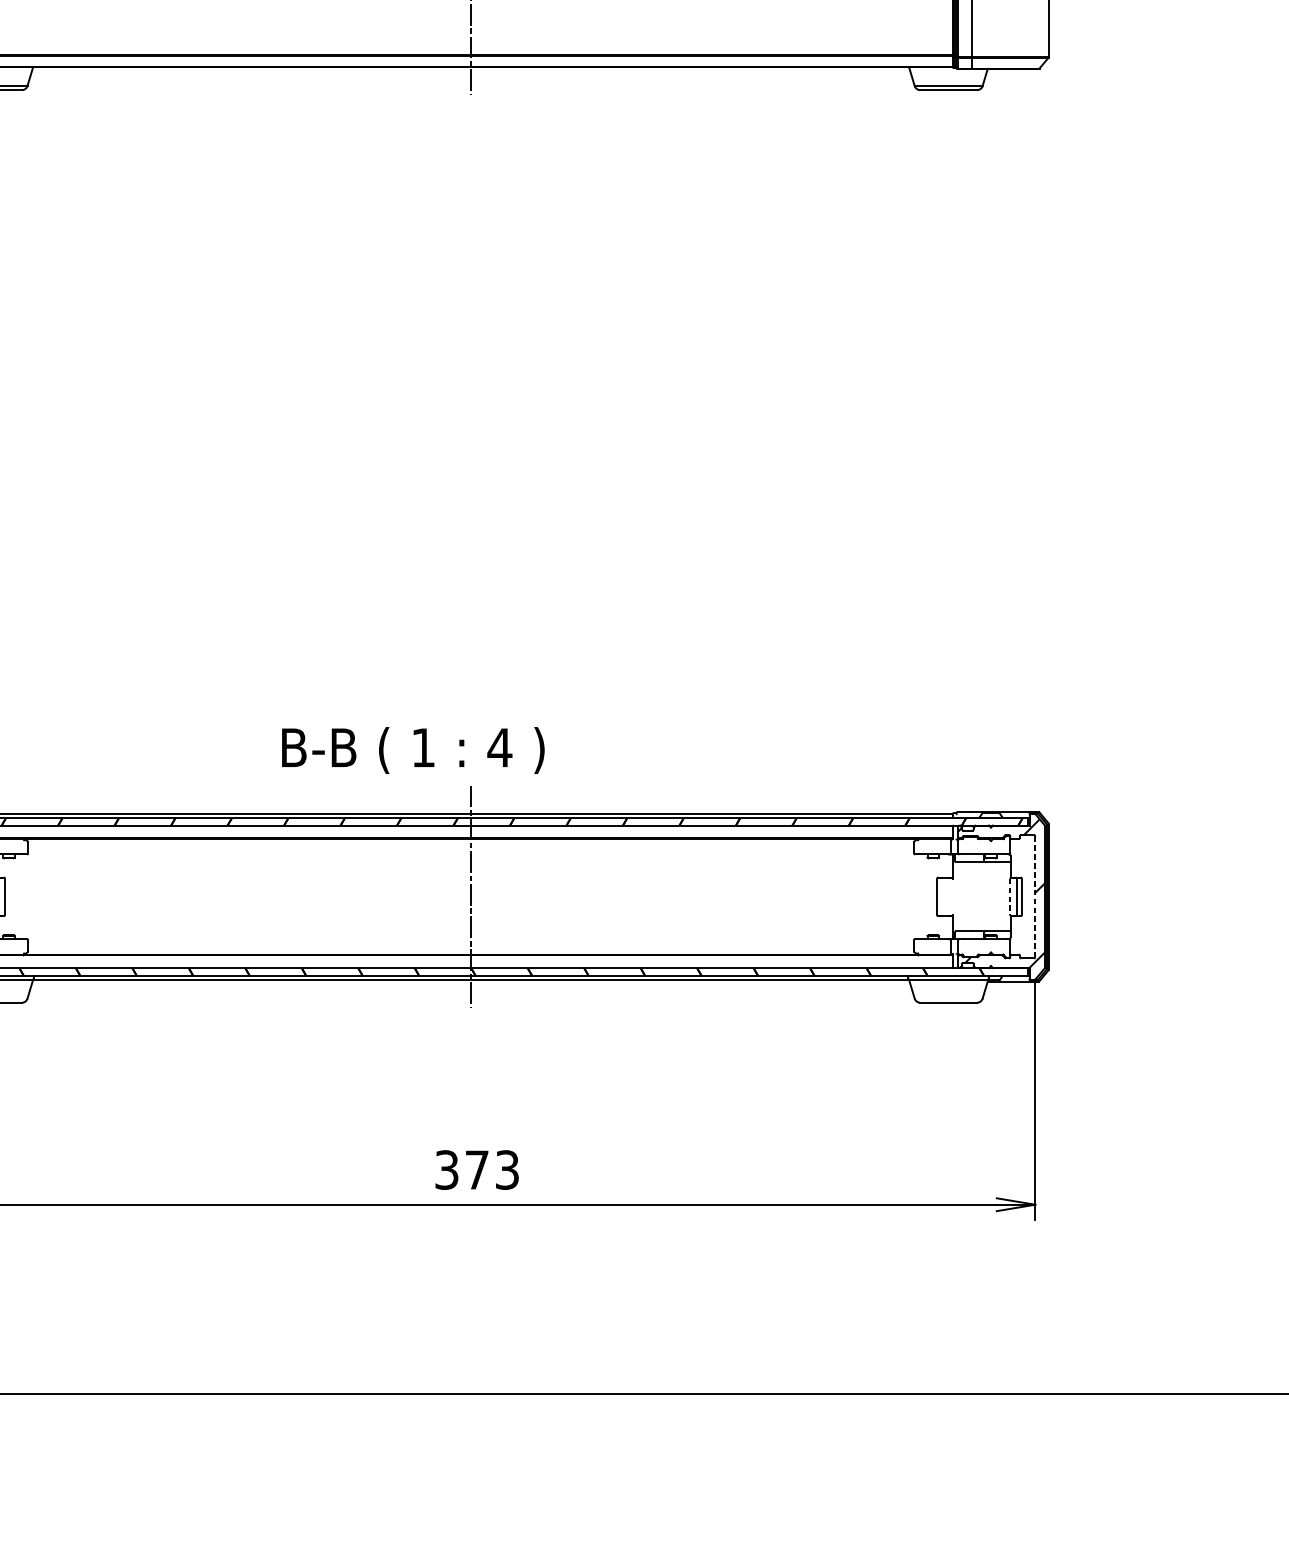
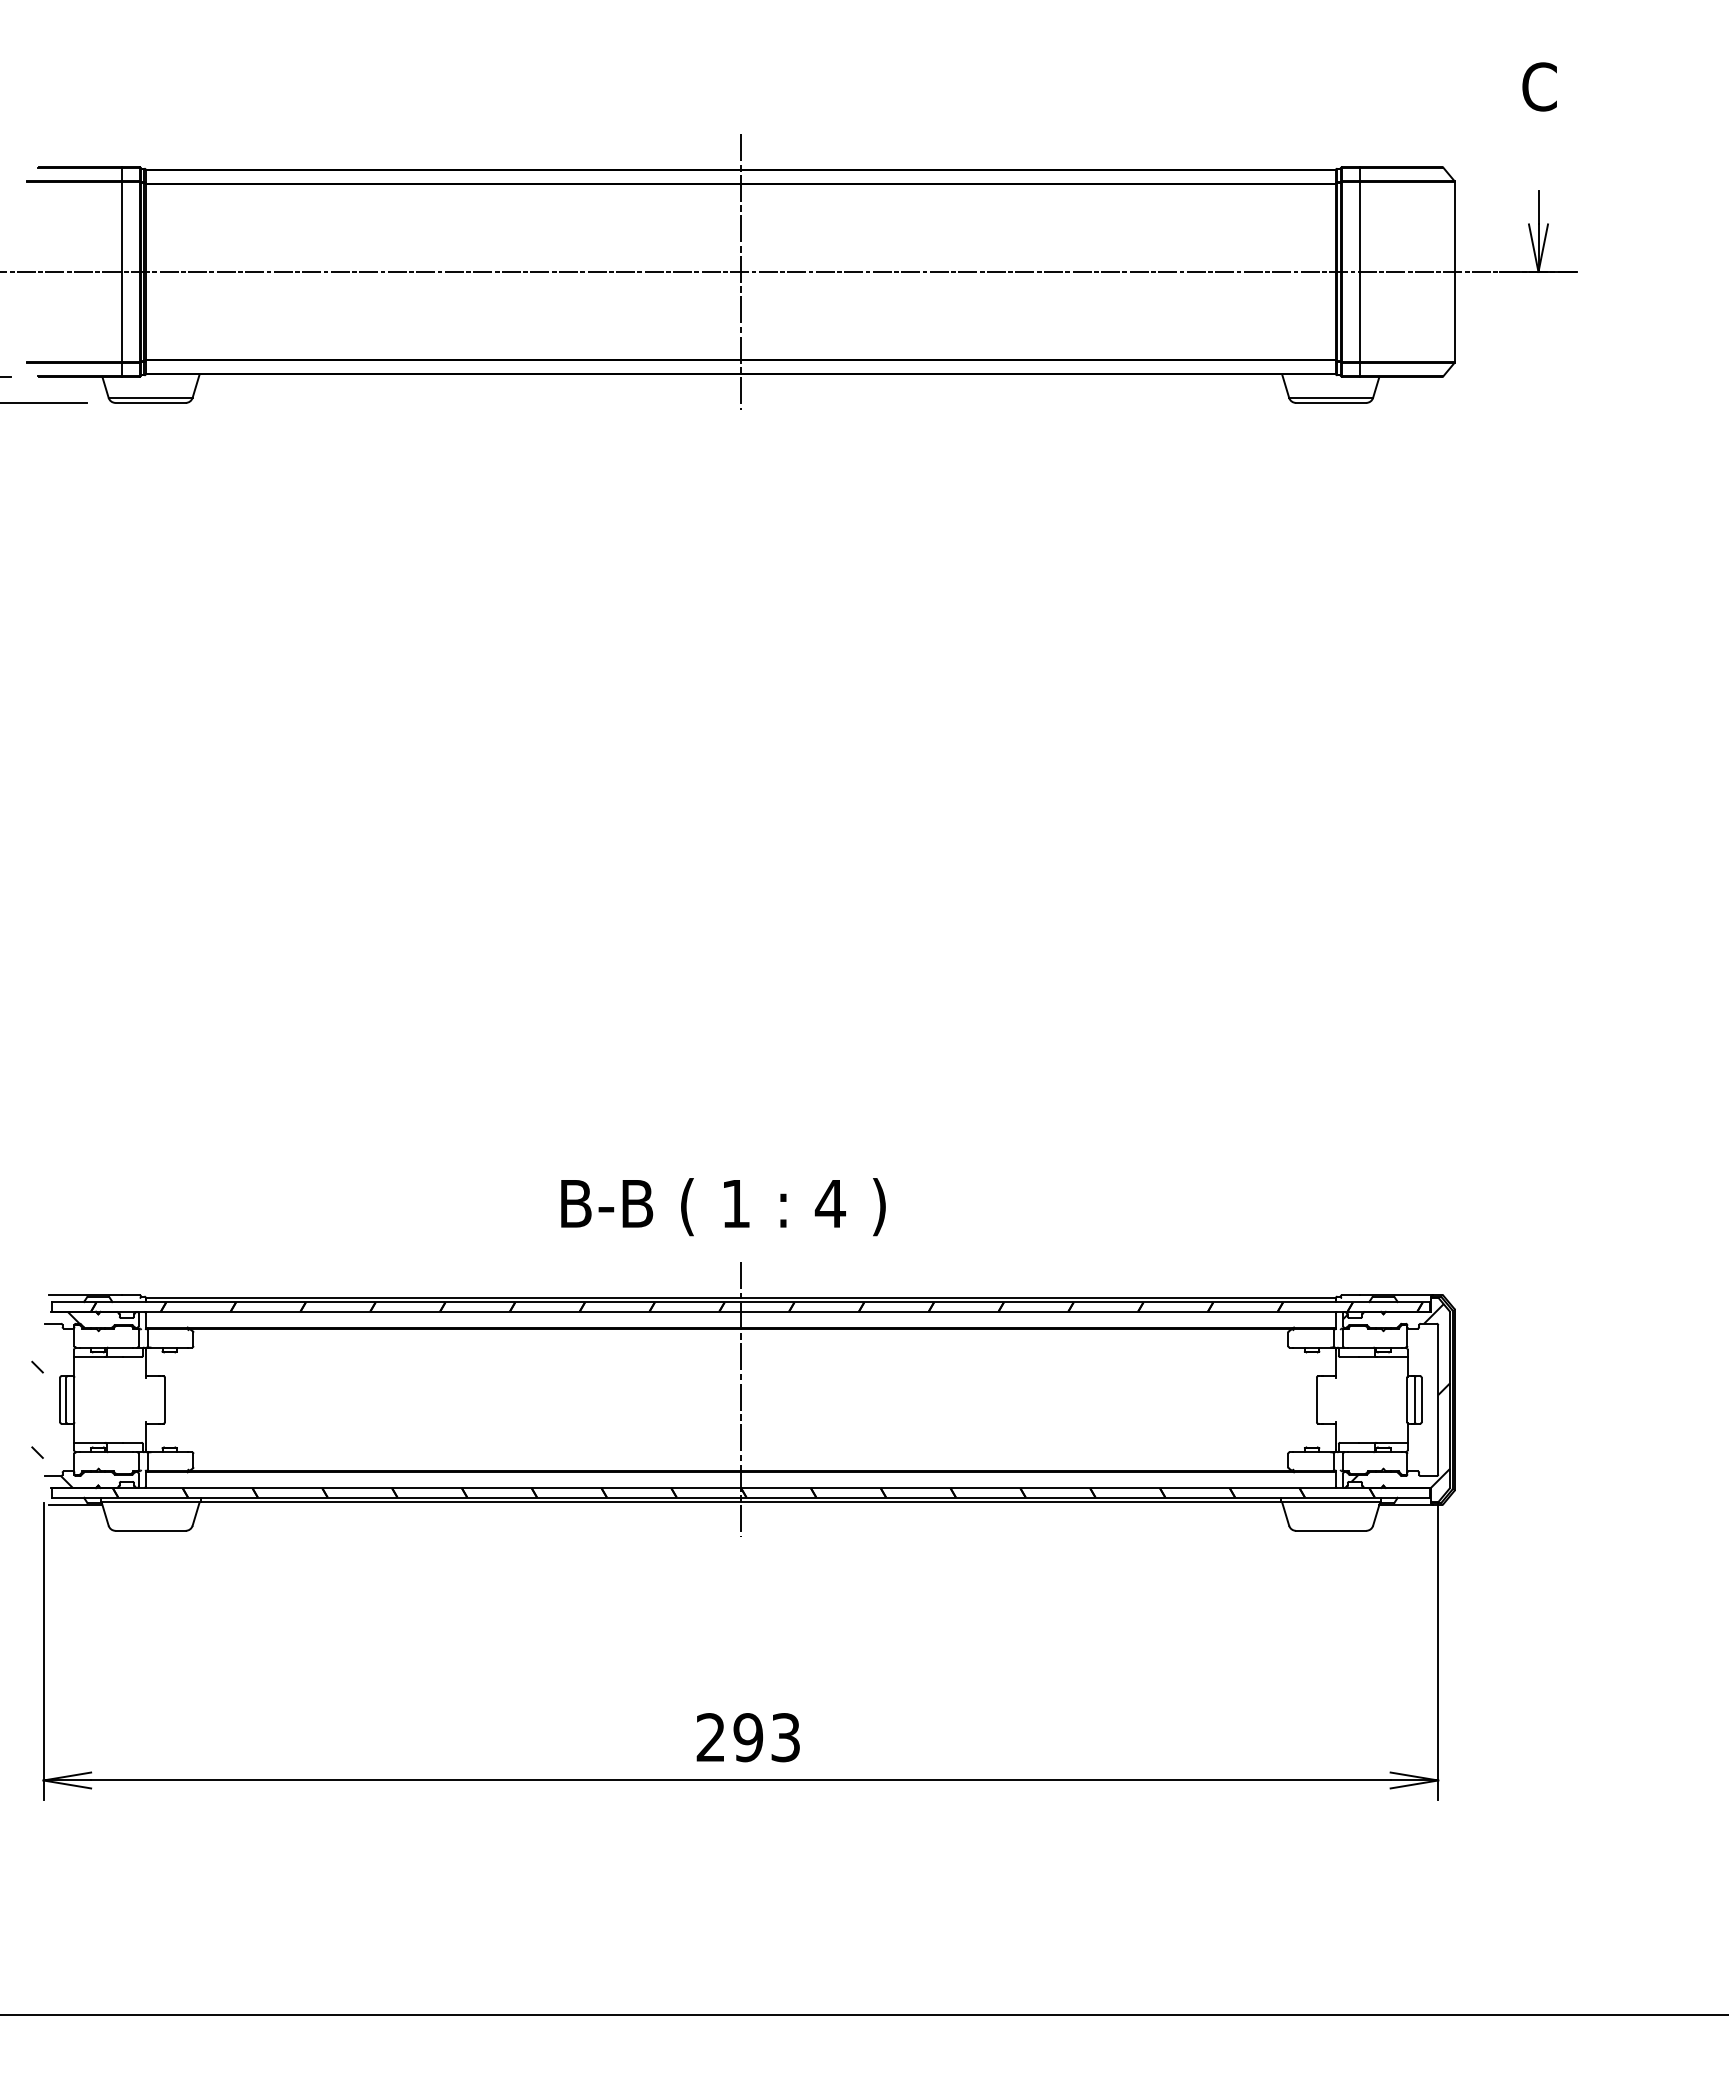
text: (413, 750) -> (723, 1207), moved
line: (1035, 896) -> (1438, 1399), dashed -> solid
line: (1010, 897) -> (1407, 1400), dashed -> solid
text: (461, 1169) -> (729, 1737), 373 -> 293

